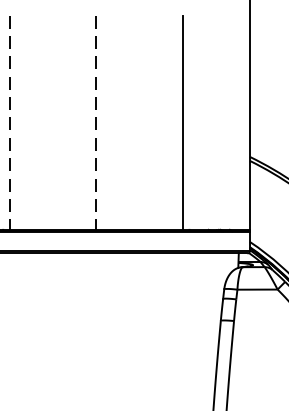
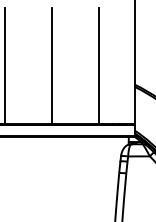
line: (10, 123) -> (5, 66), dashed -> solid
line: (97, 123) -> (52, 66), dashed -> solid

